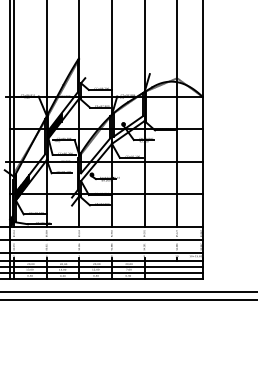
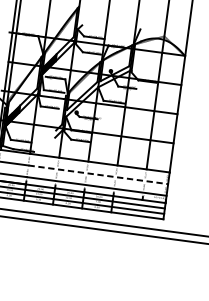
line: (125, 240) -> (98, 175), solid -> dashed

